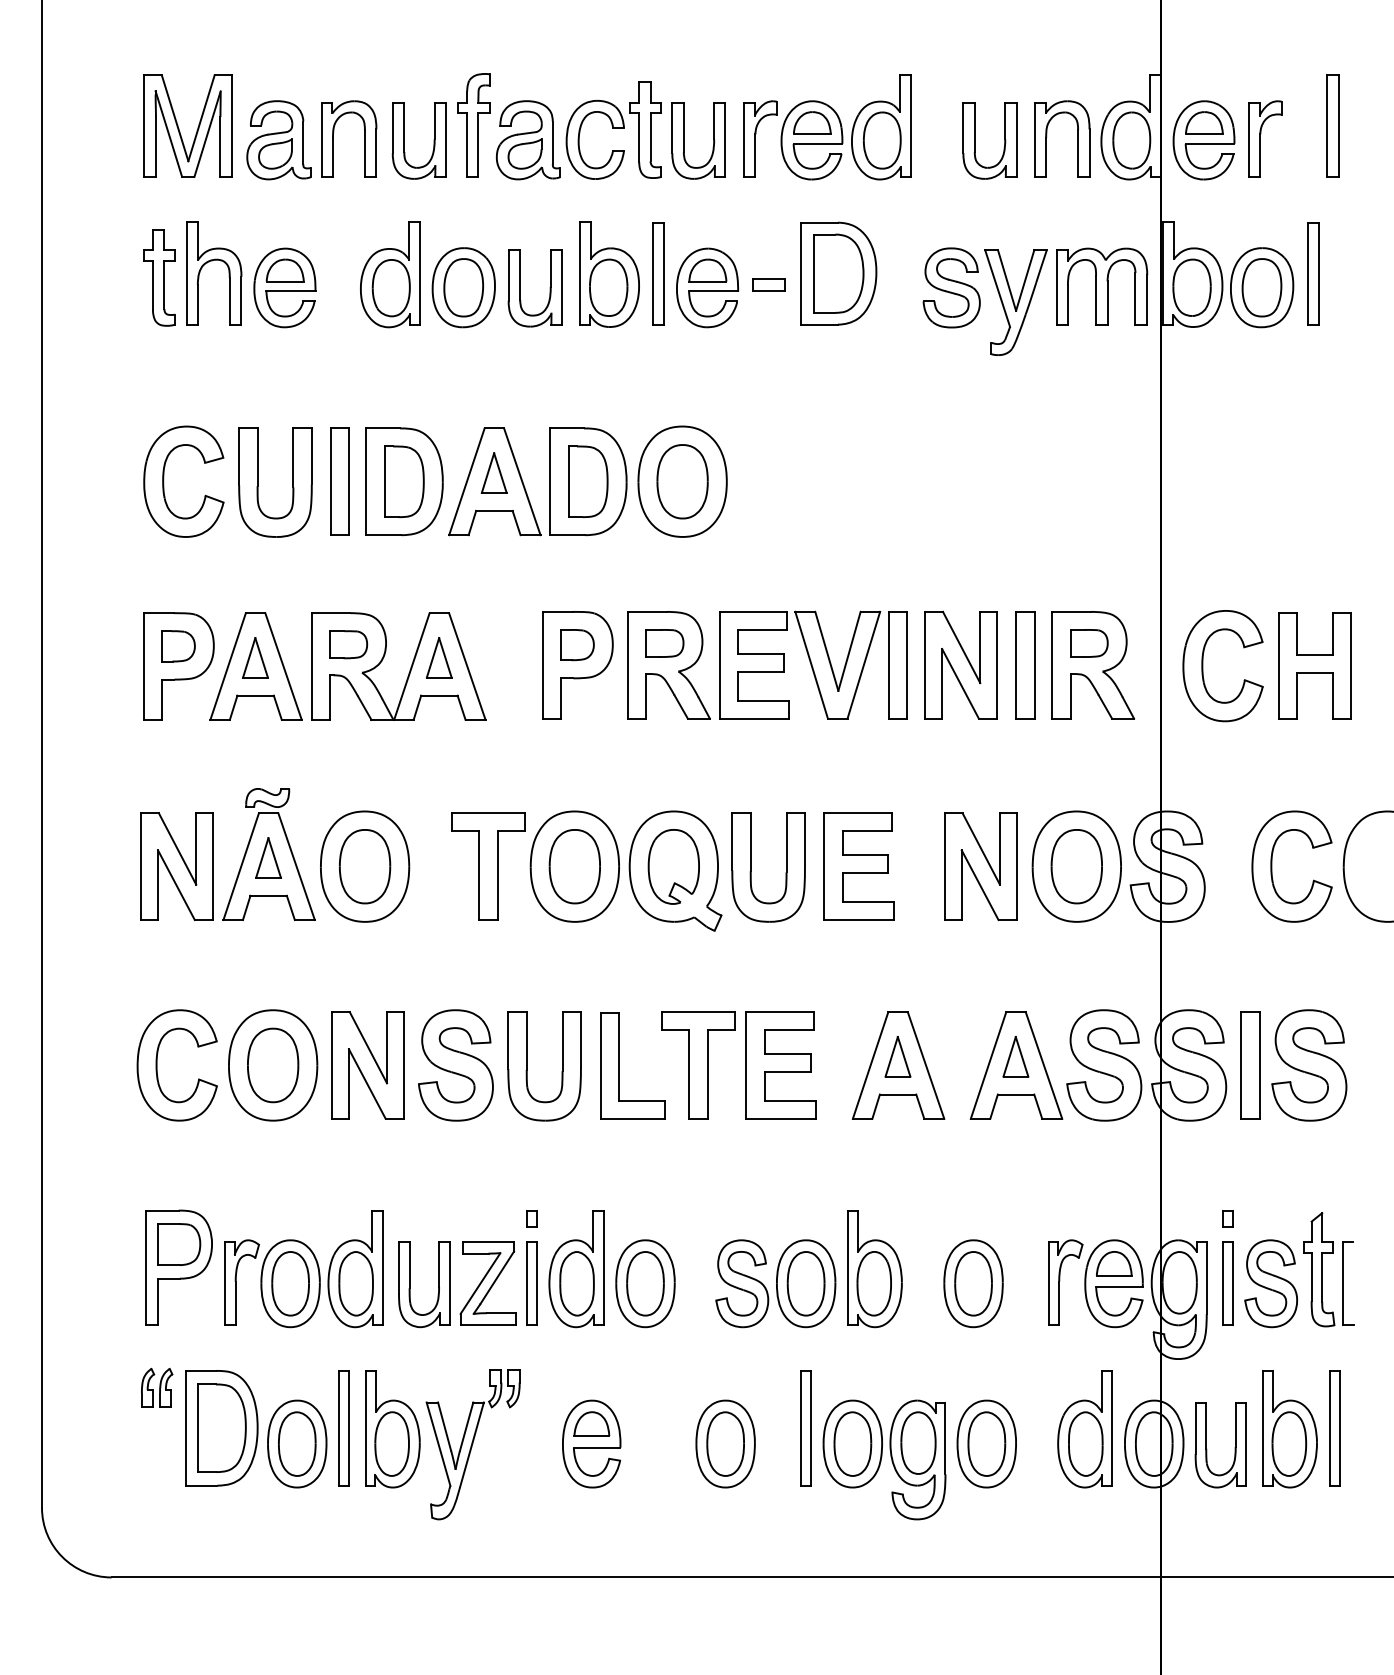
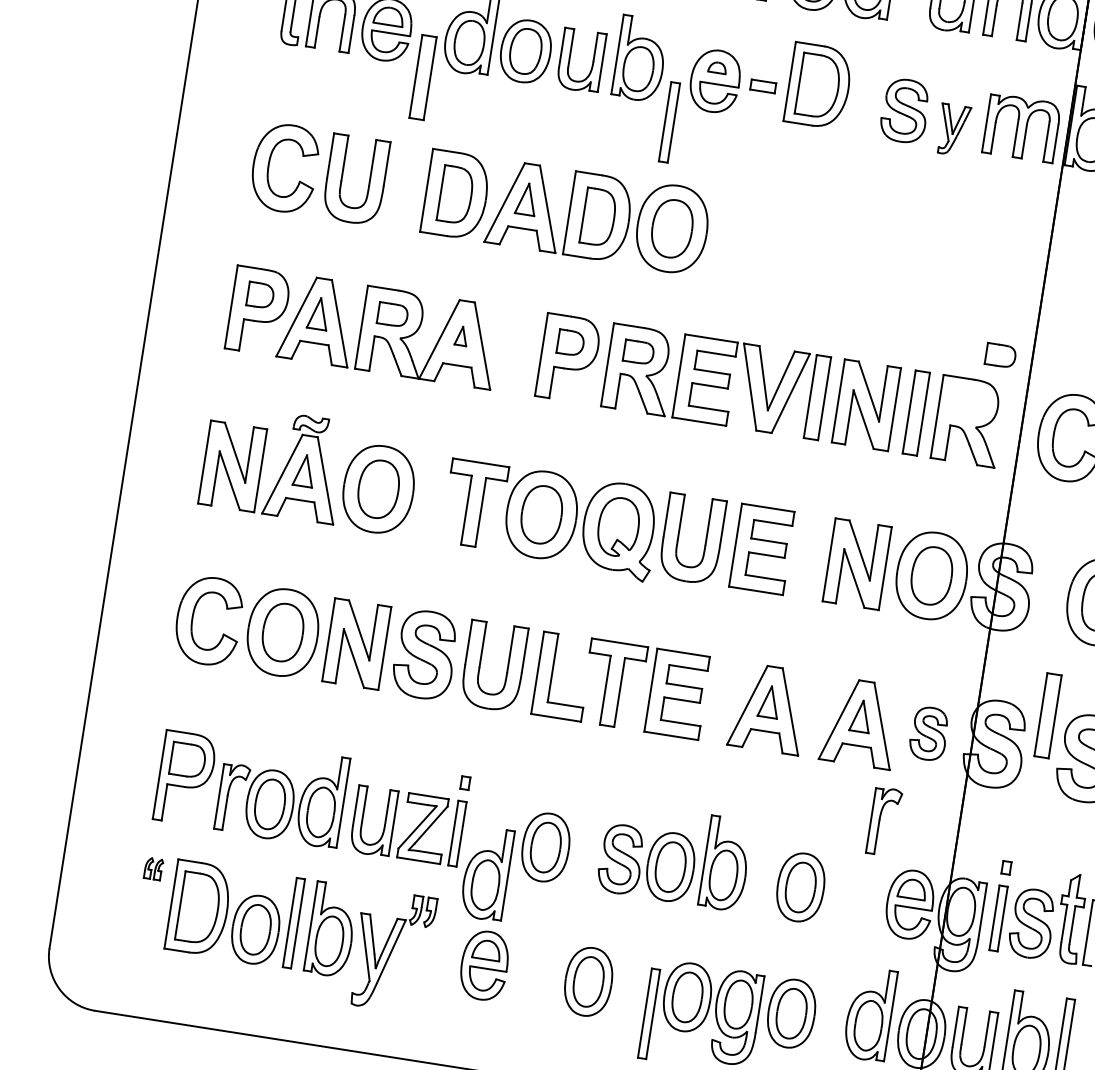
part: (707, 270) -> (717, 67), size x0.6
part: (658, 273) -> (669, 122), moved
part: (1015, 302) -> (952, 130), size x0.6
part: (339, 481) -> (422, 77), moved
part: (1089, 643) -> (1001, 355), moved
part: (439, 657) -> (461, 335), size x0.6
part: (1104, 1065) -> (929, 733), size x0.6
part: (1250, 1065) -> (1048, 715), moved
part: (576, 1269) -> (486, 873), moved
part: (1065, 1282) -> (884, 821), moved
part: (157, 1387) -> (153, 868), size x0.7
part: (805, 1428) -> (648, 1013), moved

